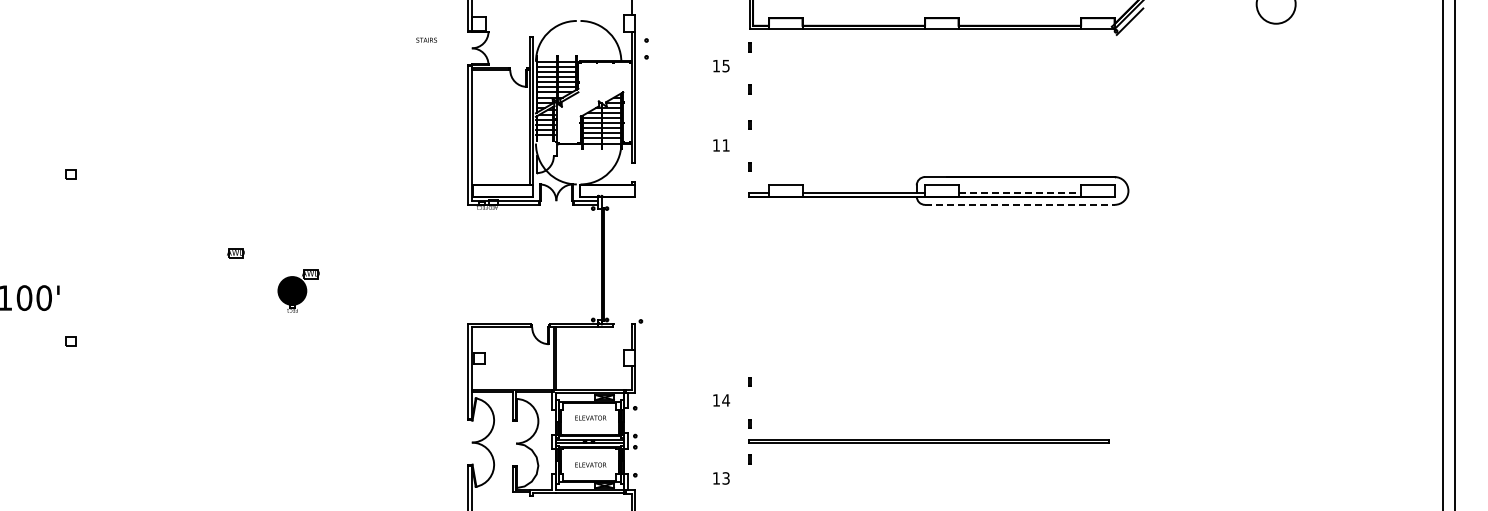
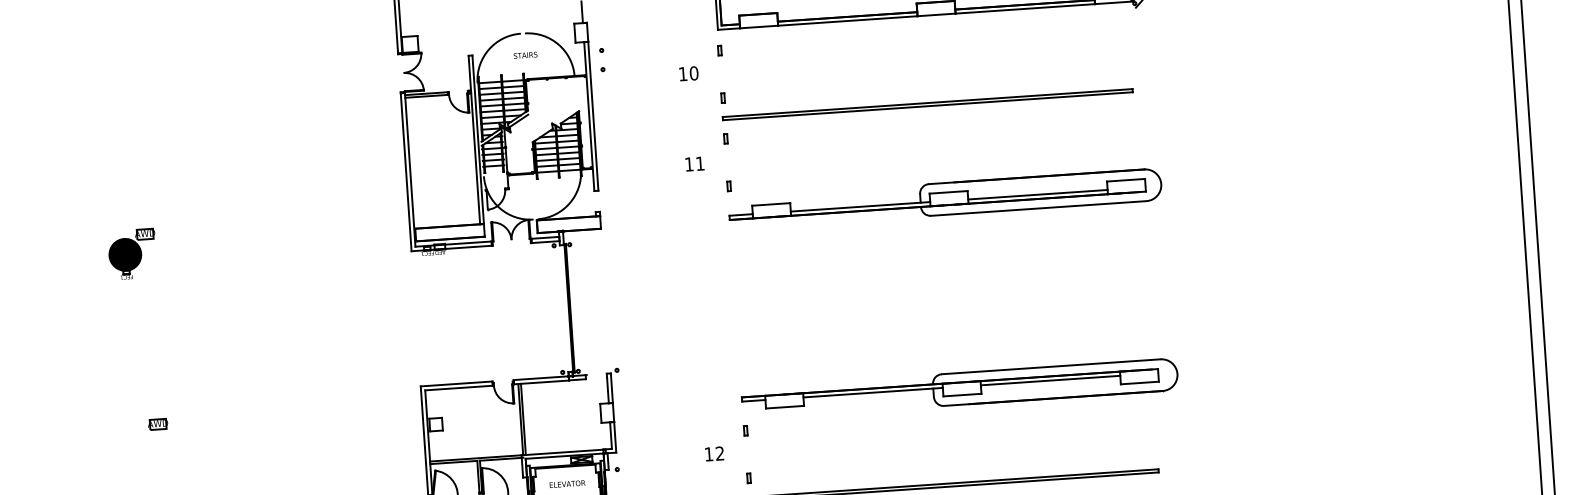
text: (426, 39) -> (525, 54), moved
text: (725, 65) -> (693, 72), 15 -> 10
line: (928, 106) -> (927, 103), added
line: (1020, 192) -> (1038, 194), dashed -> solid
line: (1019, 204) -> (1038, 208), dashed -> solid
part: (235, 253) -> (157, 424), moved
part: (298, 290) -> (132, 253), moved
part: (940, 358) -> (960, 389), added
text: (726, 400) -> (720, 453), 14 -> 12

